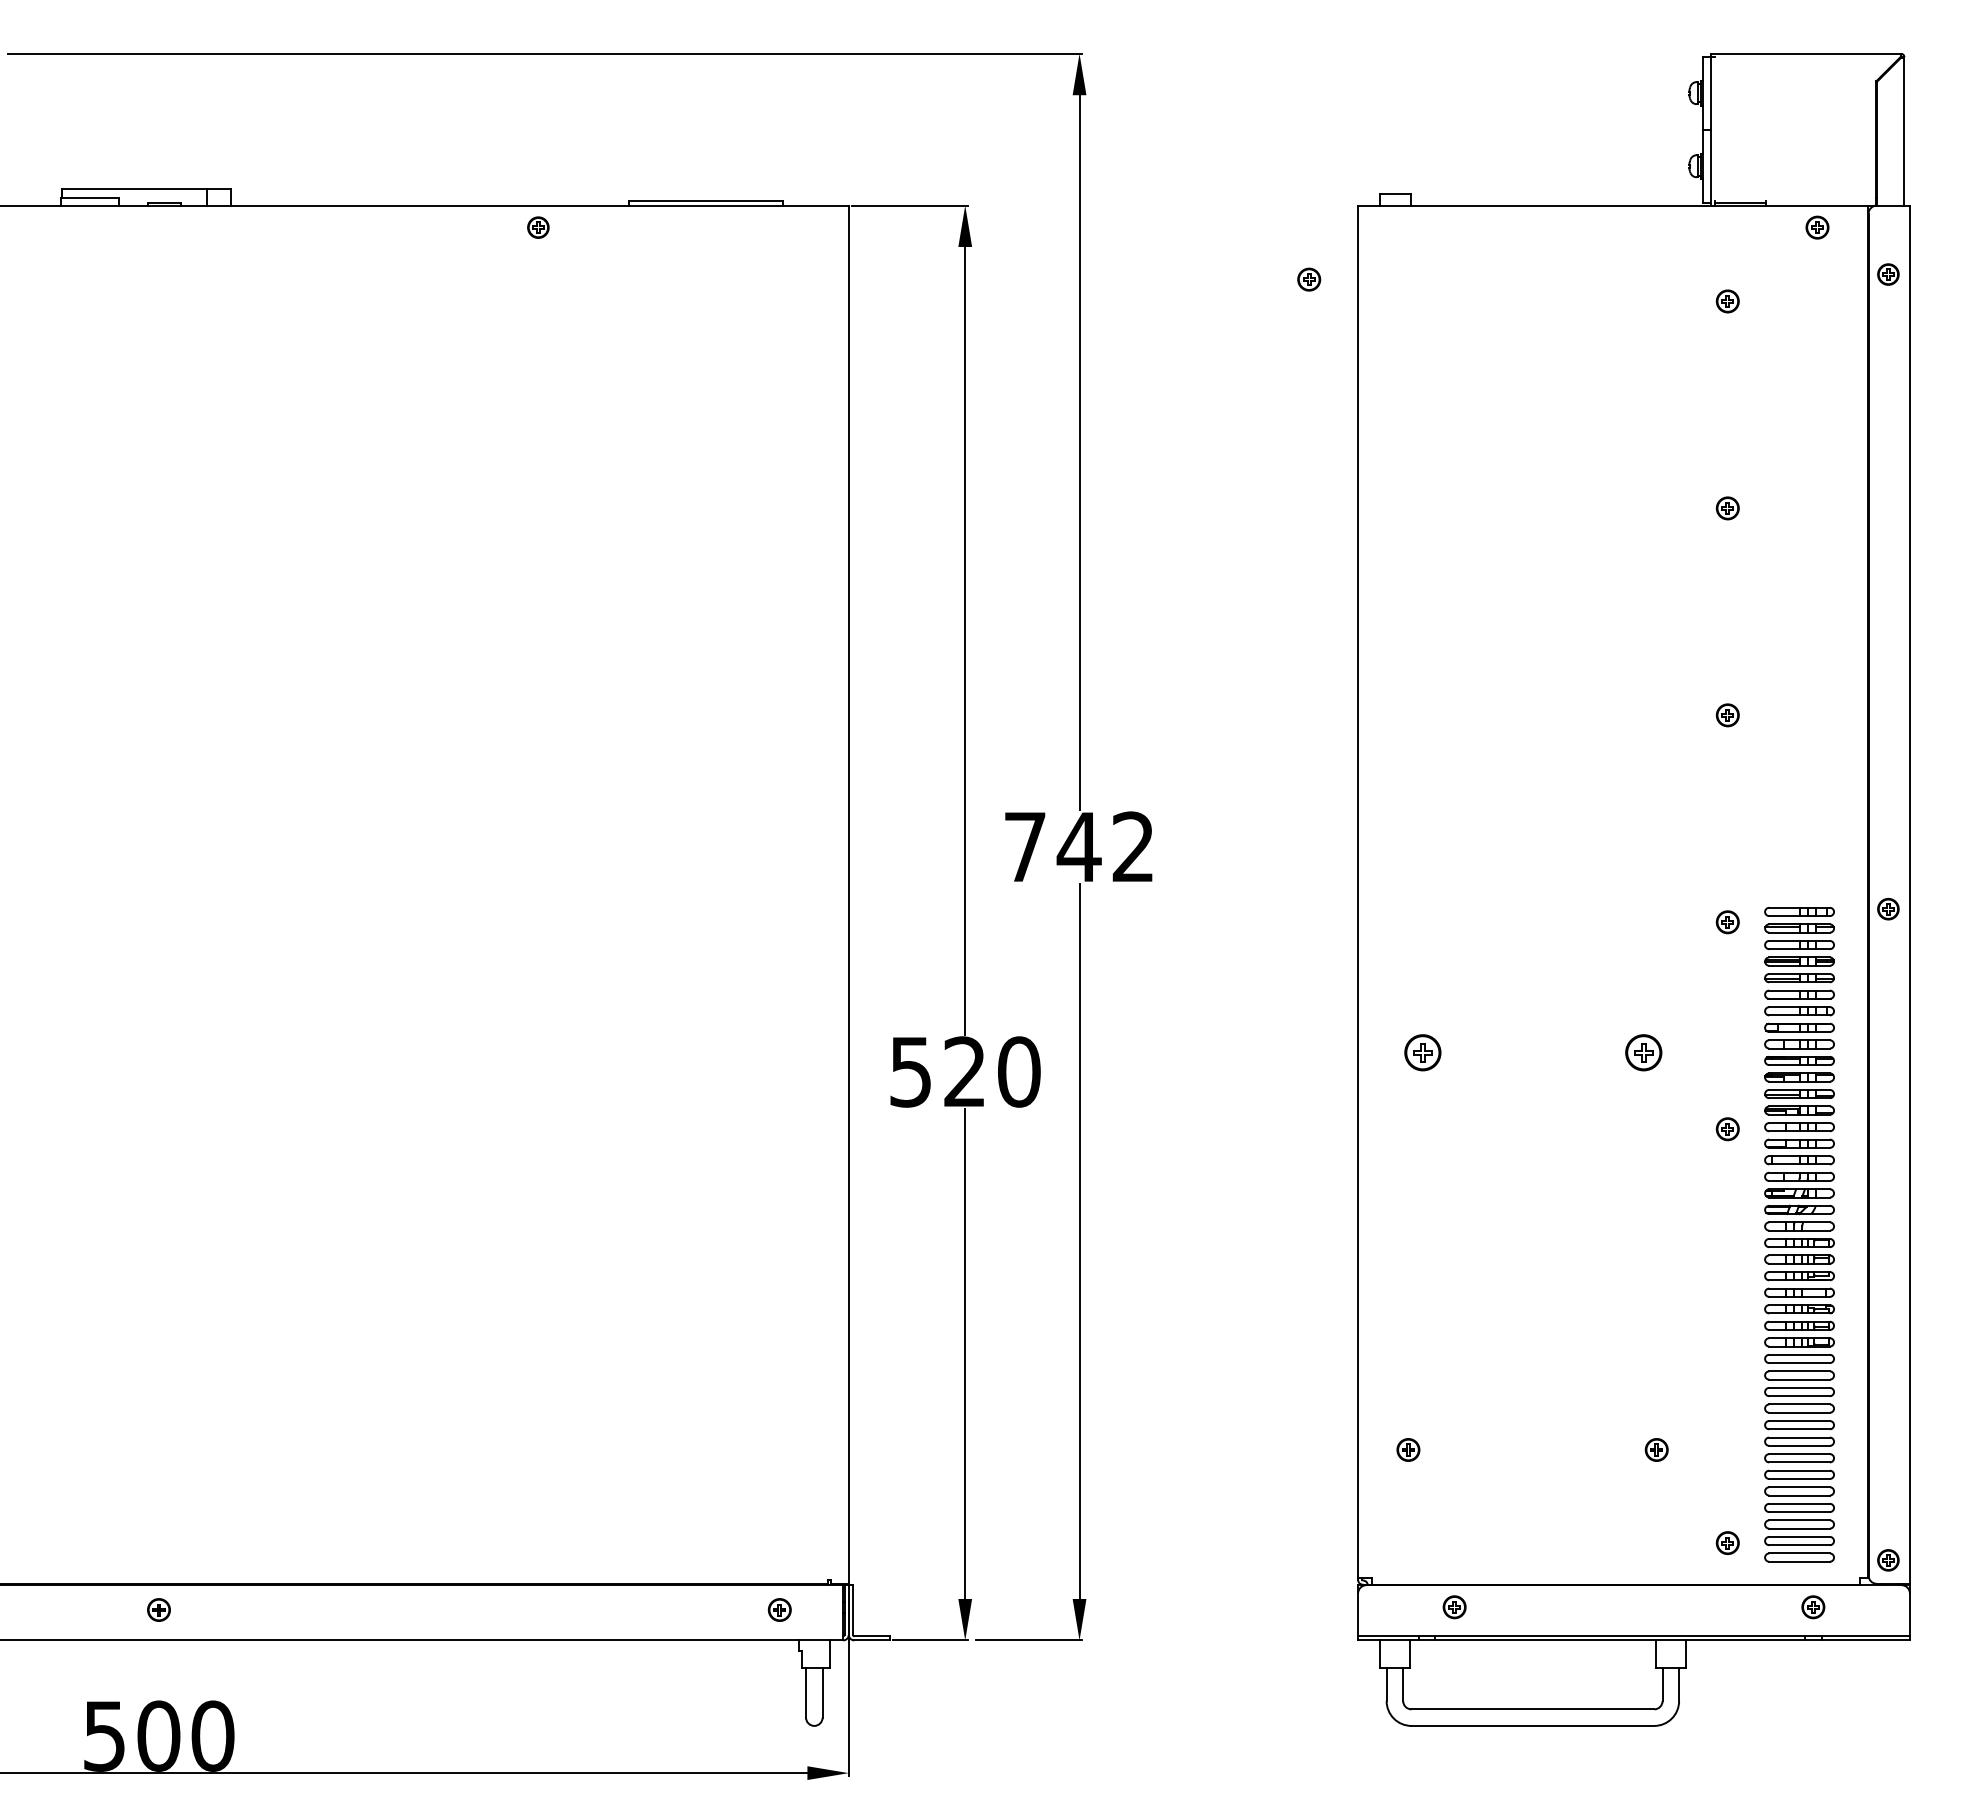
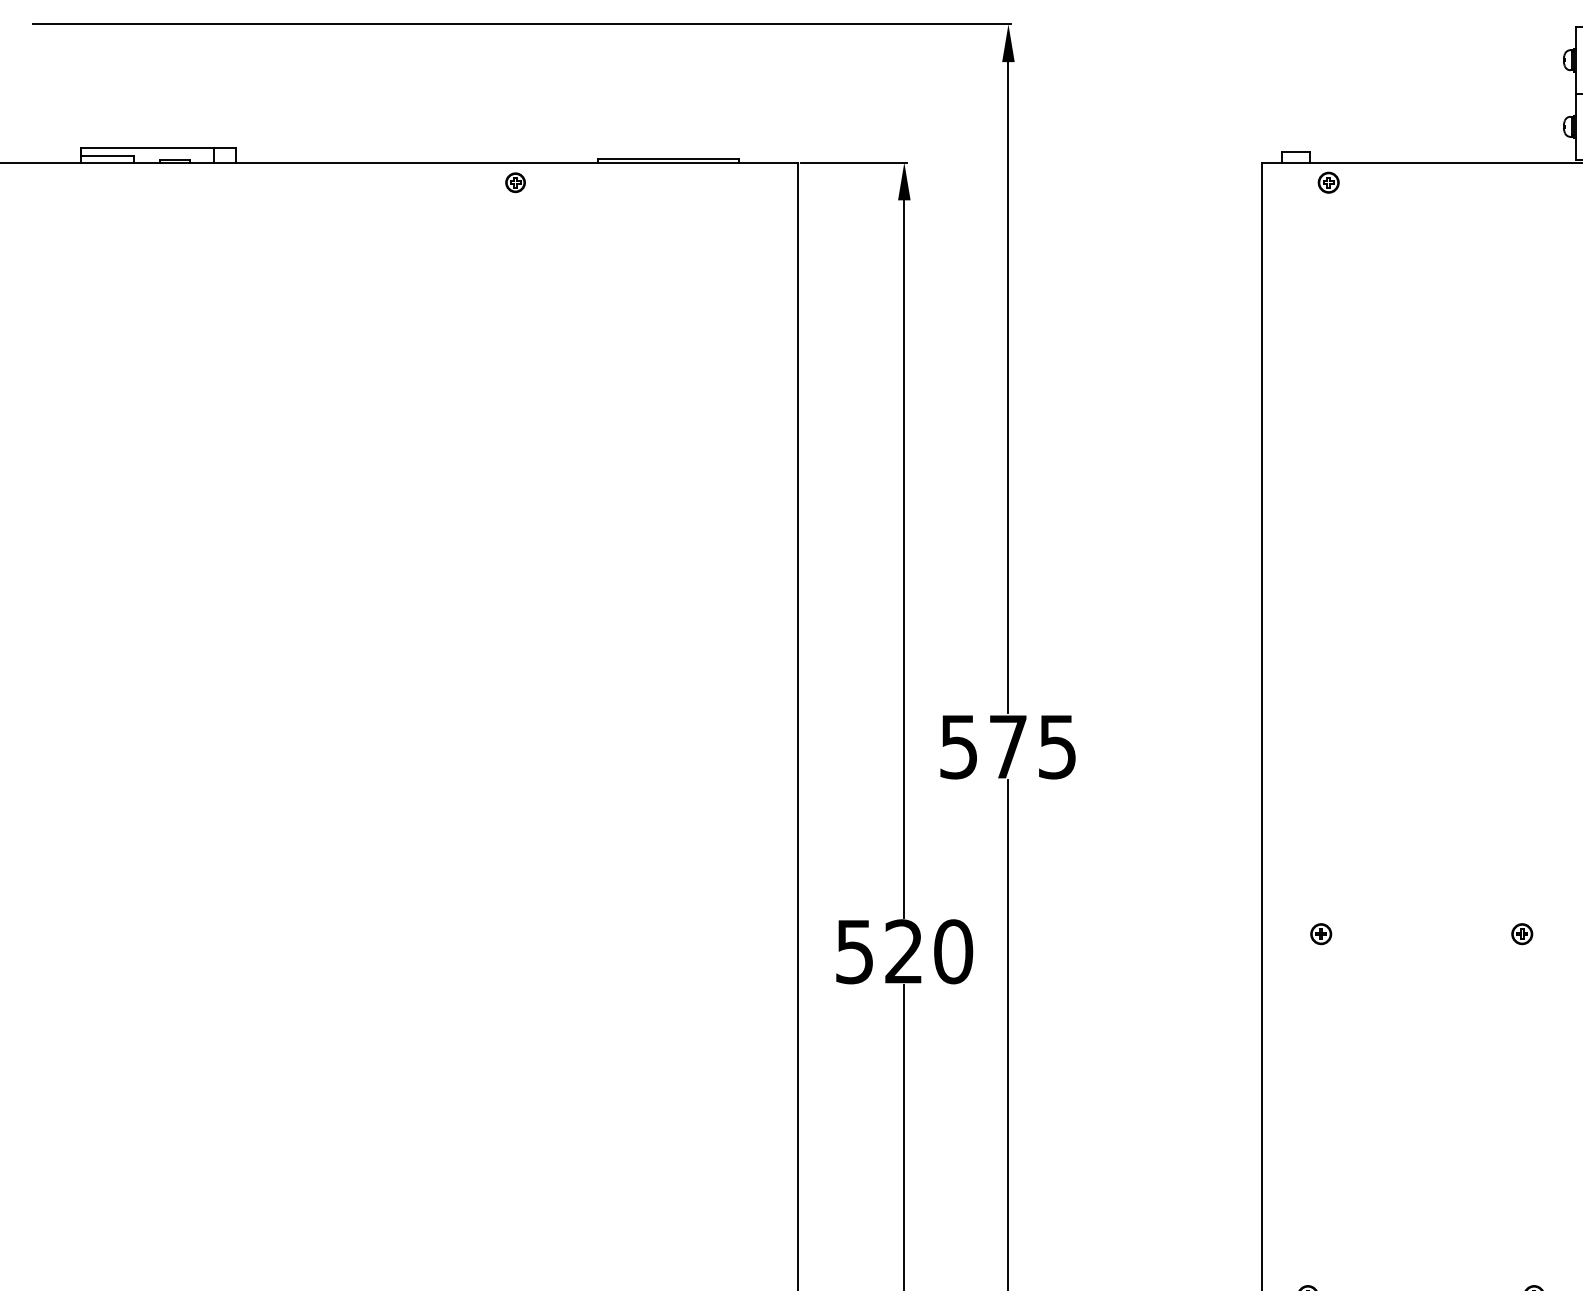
part: (1309, 279) -> (1329, 182), moved
text: (1078, 846) -> (1007, 746), 742 -> 575
part: (1422, 1052) -> (1320, 934), size x0.62
part: (1643, 1052) -> (1522, 934), size x0.62

